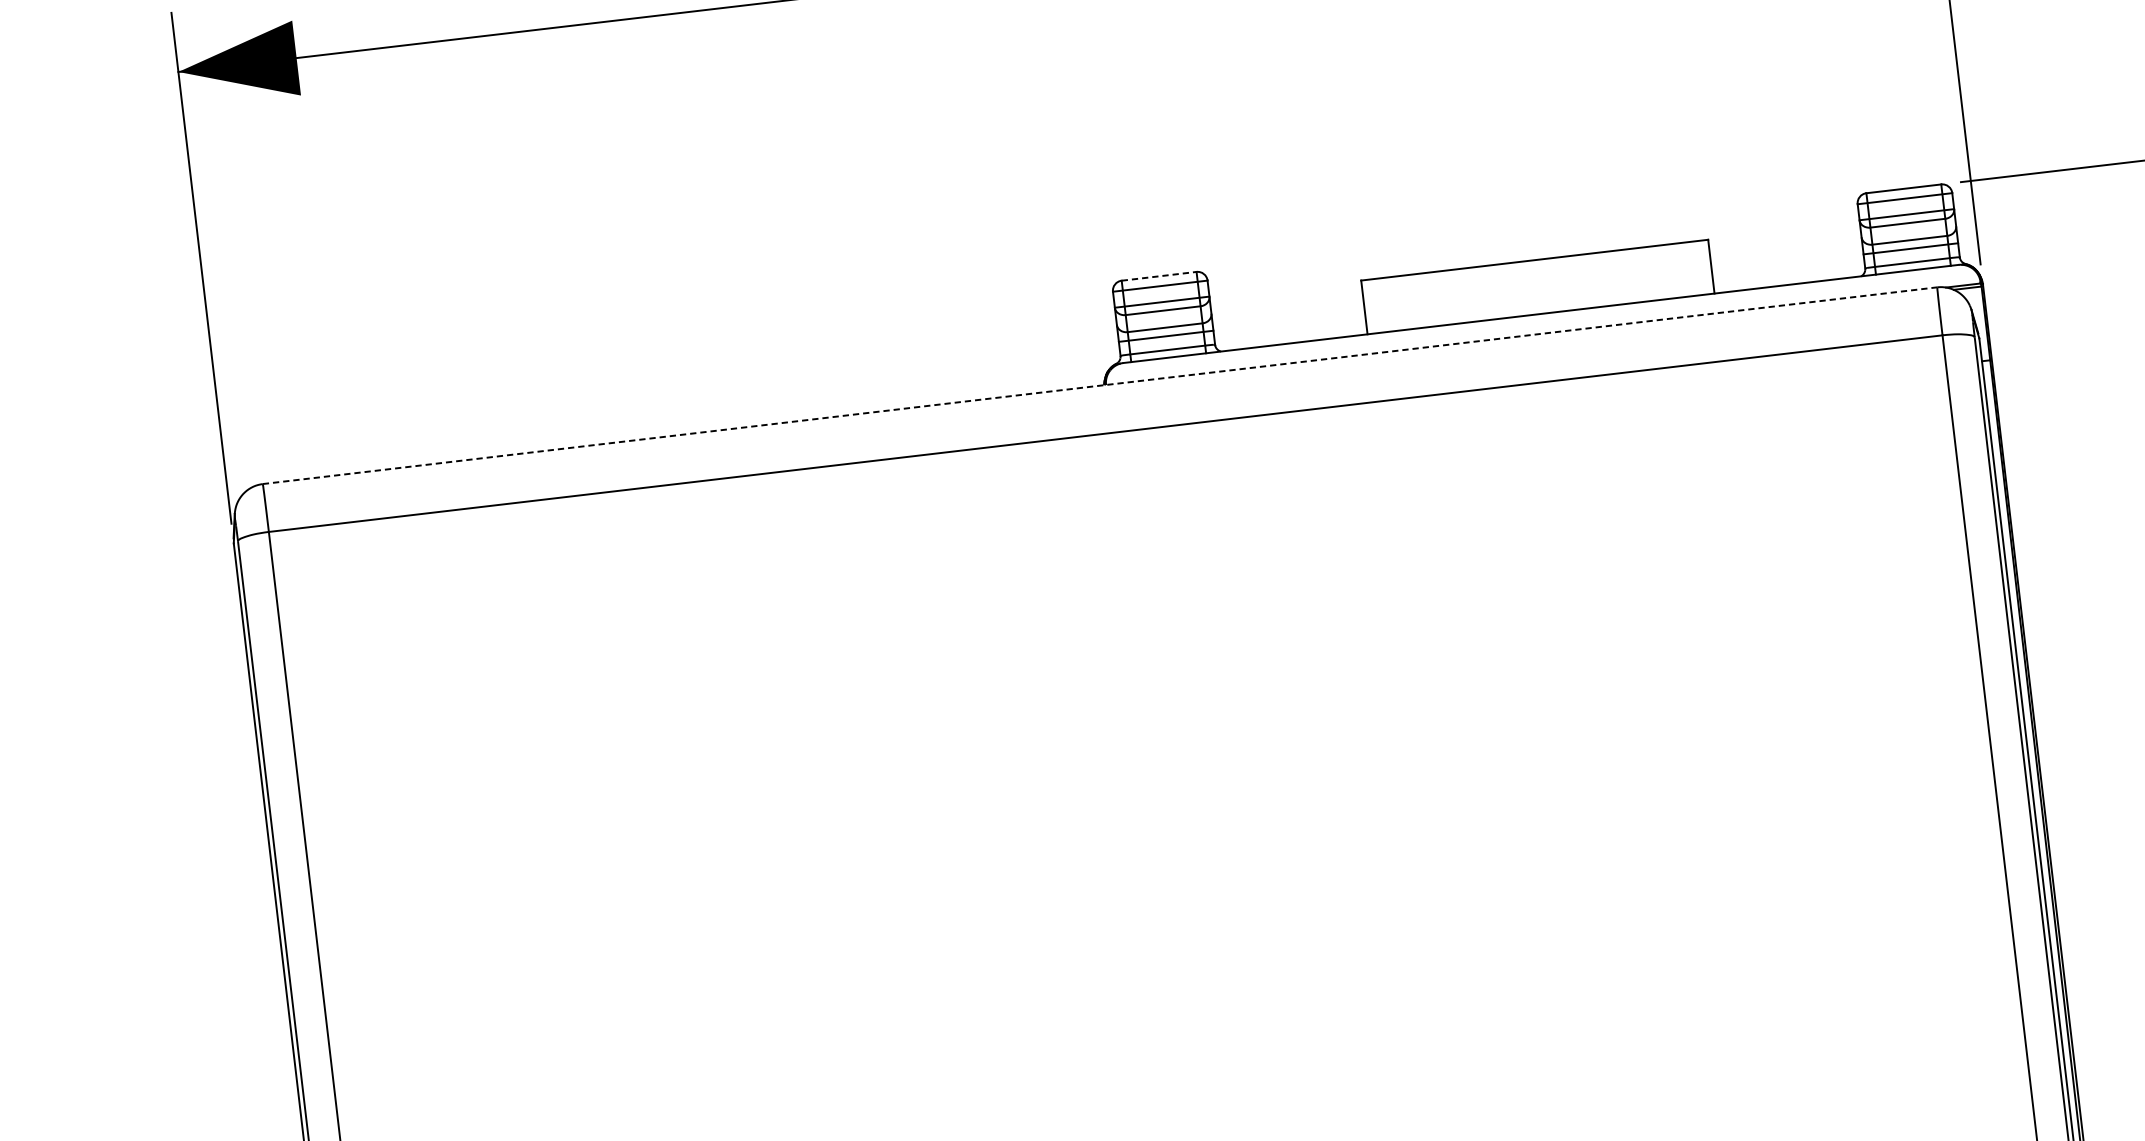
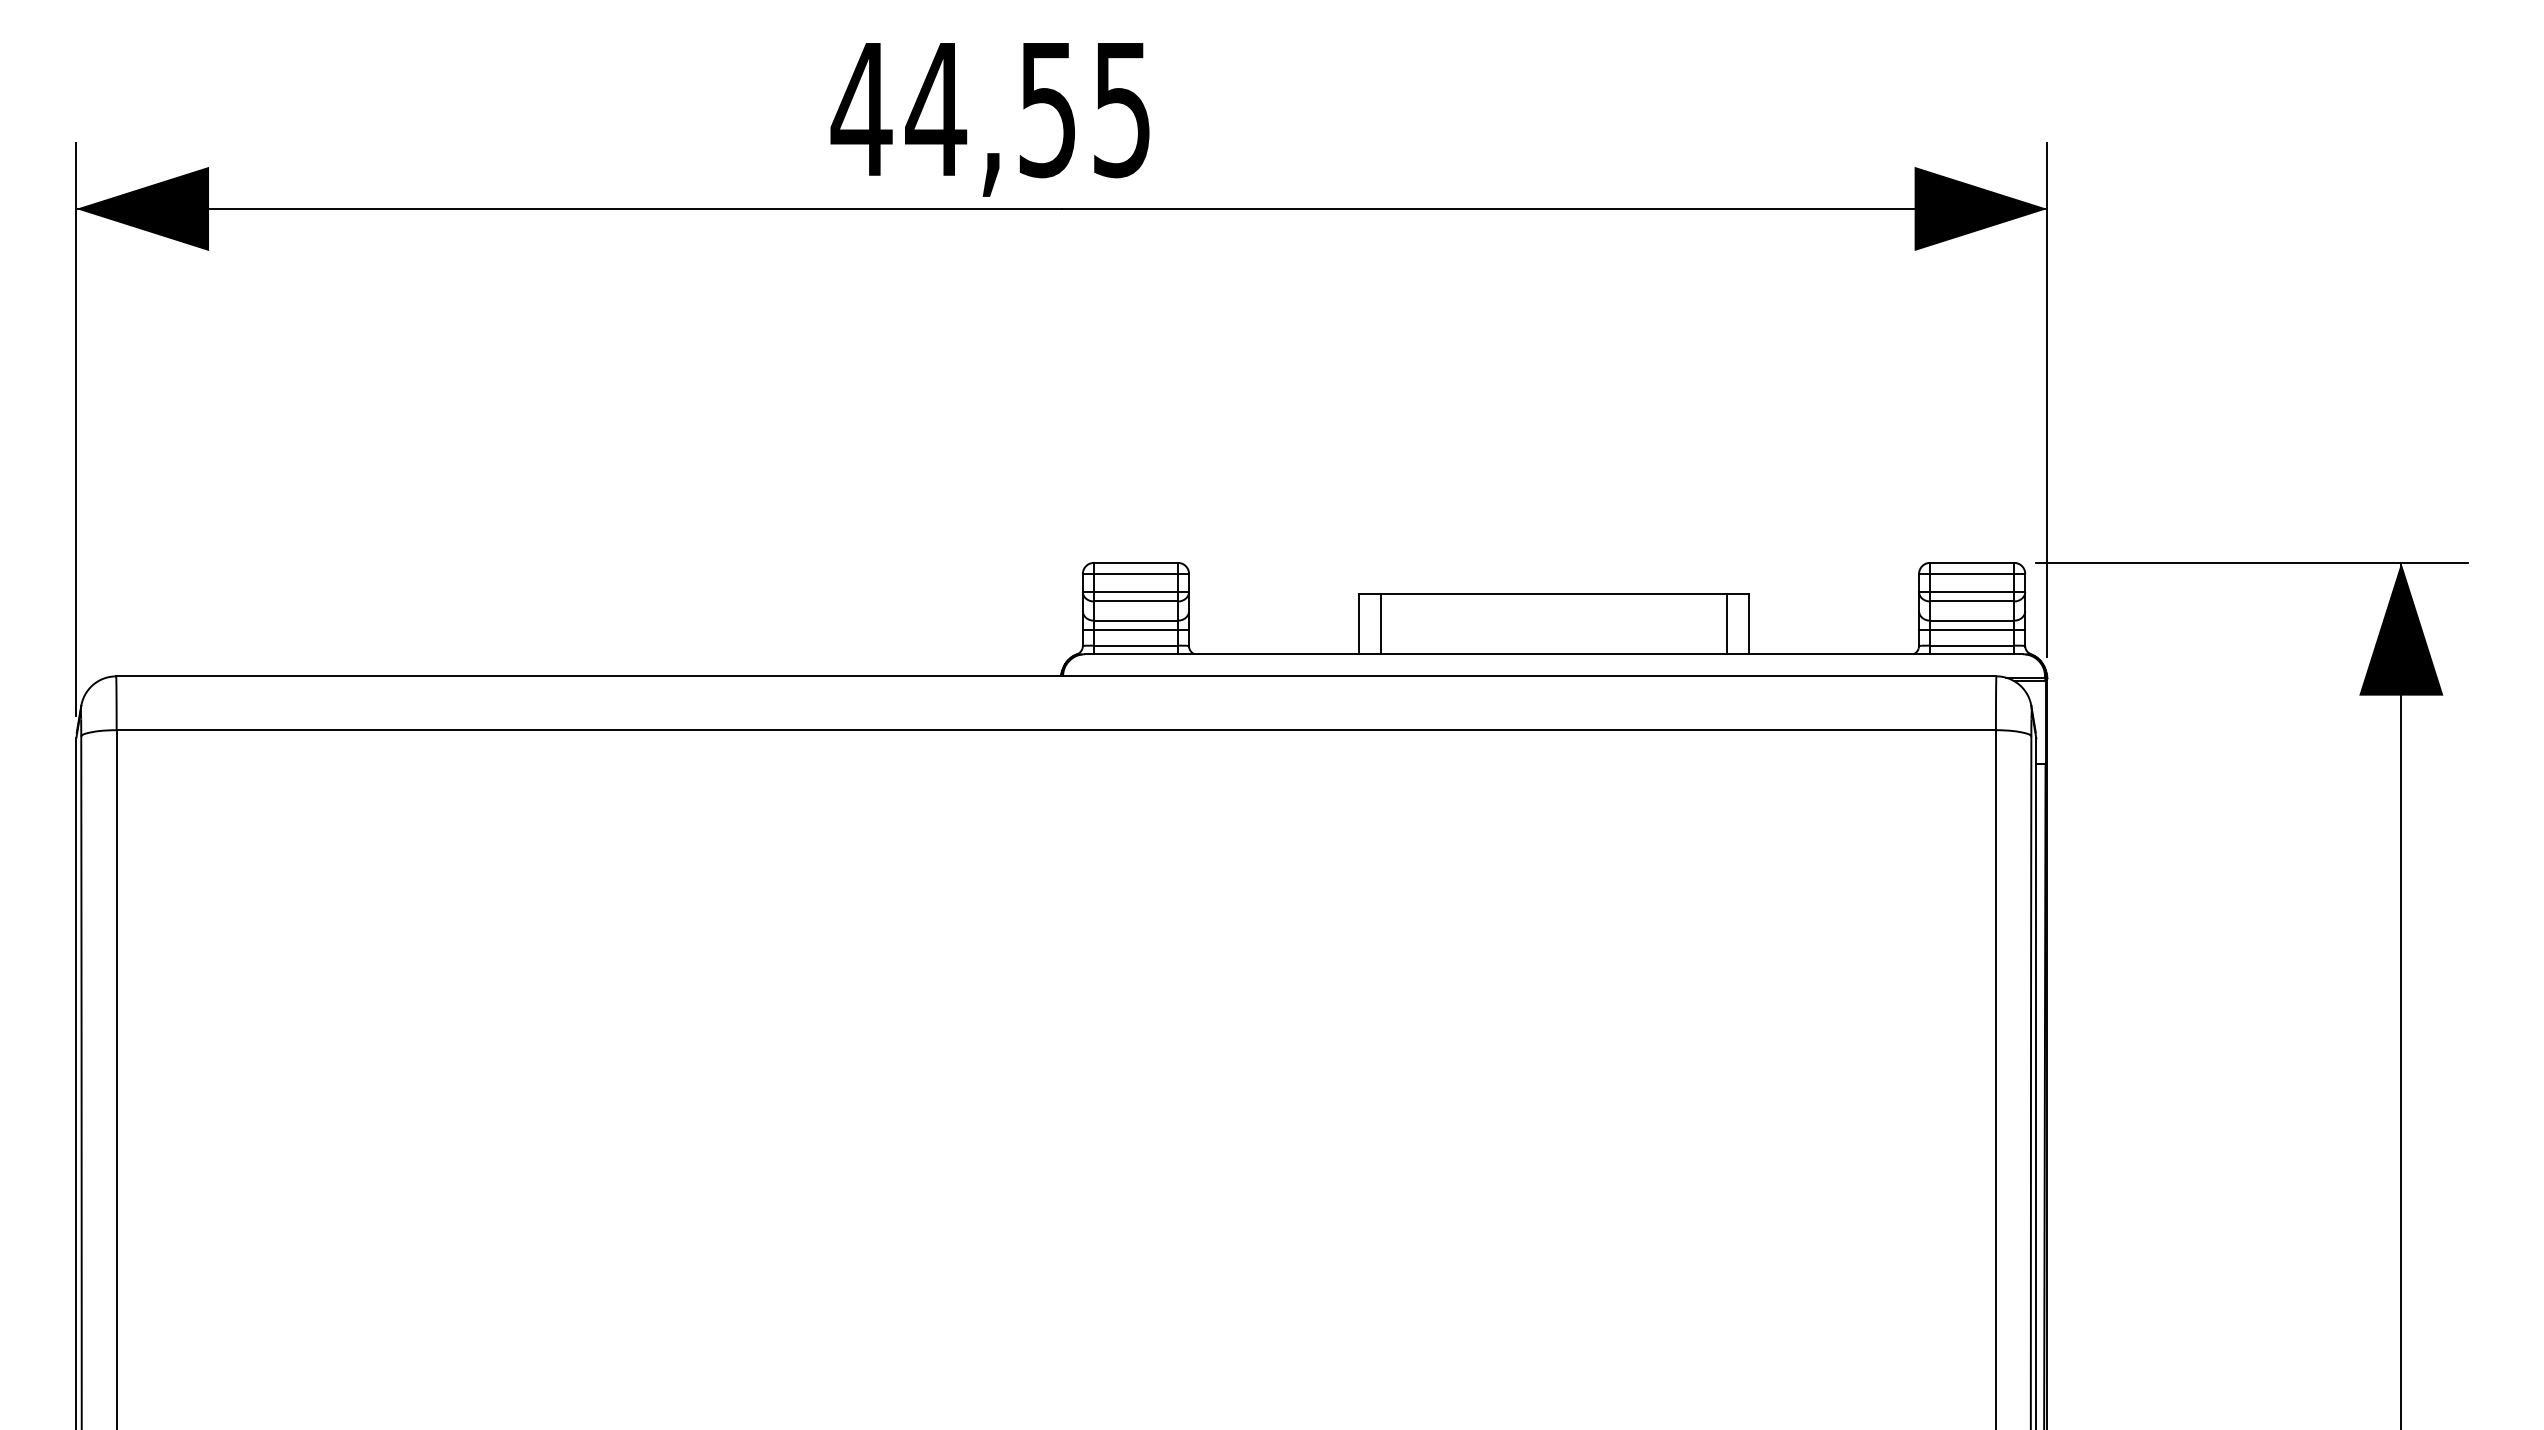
line: (1691, 268) -> (1726, 623), added
line: (1159, 275) -> (1136, 562), dashed -> solid
line: (1384, 304) -> (1381, 623), added
line: (1100, 385) -> (1056, 676), dashed -> solid

